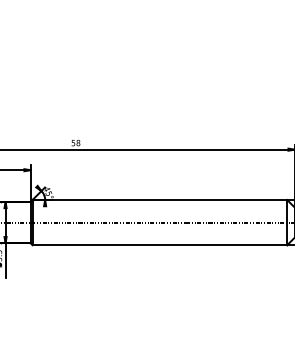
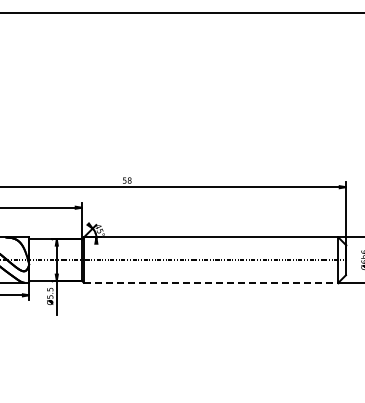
line: (160, 244) -> (211, 282), solid -> dashed

